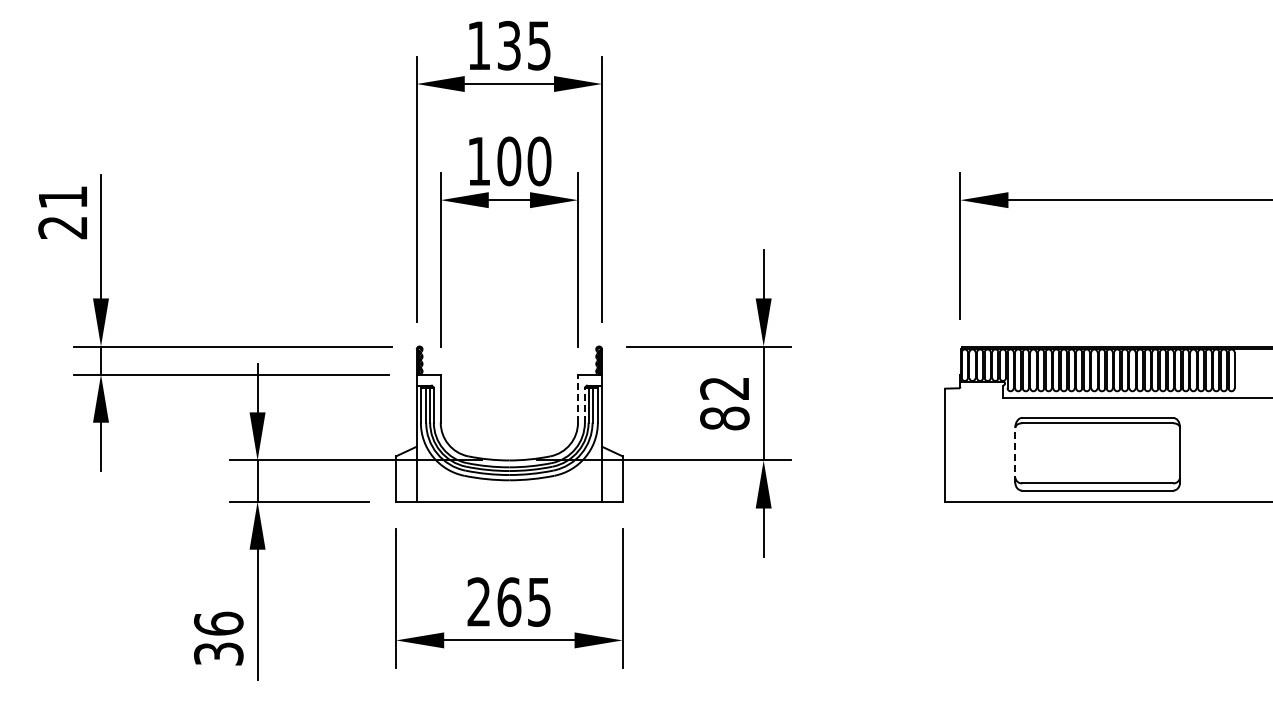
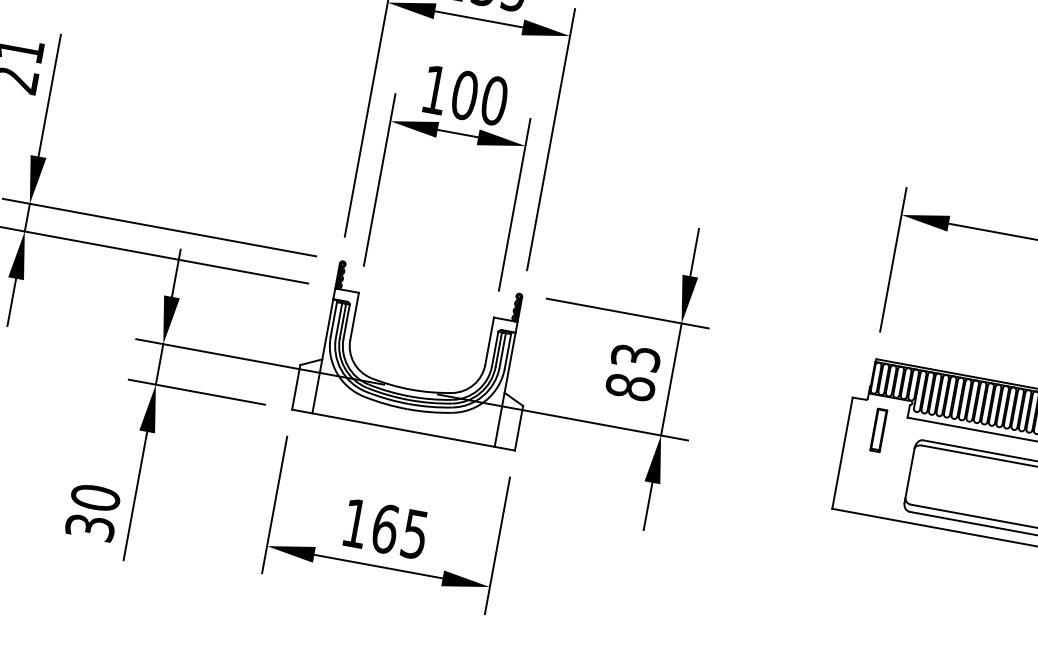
text: (724, 388) -> (635, 357), 82 -> 83
line: (578, 398) -> (490, 341), dashed -> solid
line: (584, 404) -> (494, 348), dashed -> solid
part: (976, 416) -> (878, 430), added
line: (1015, 455) -> (909, 476), dashed -> solid
text: (478, 601) -> (355, 522), 265 -> 165
text: (218, 623) -> (95, 497), 36 -> 30

